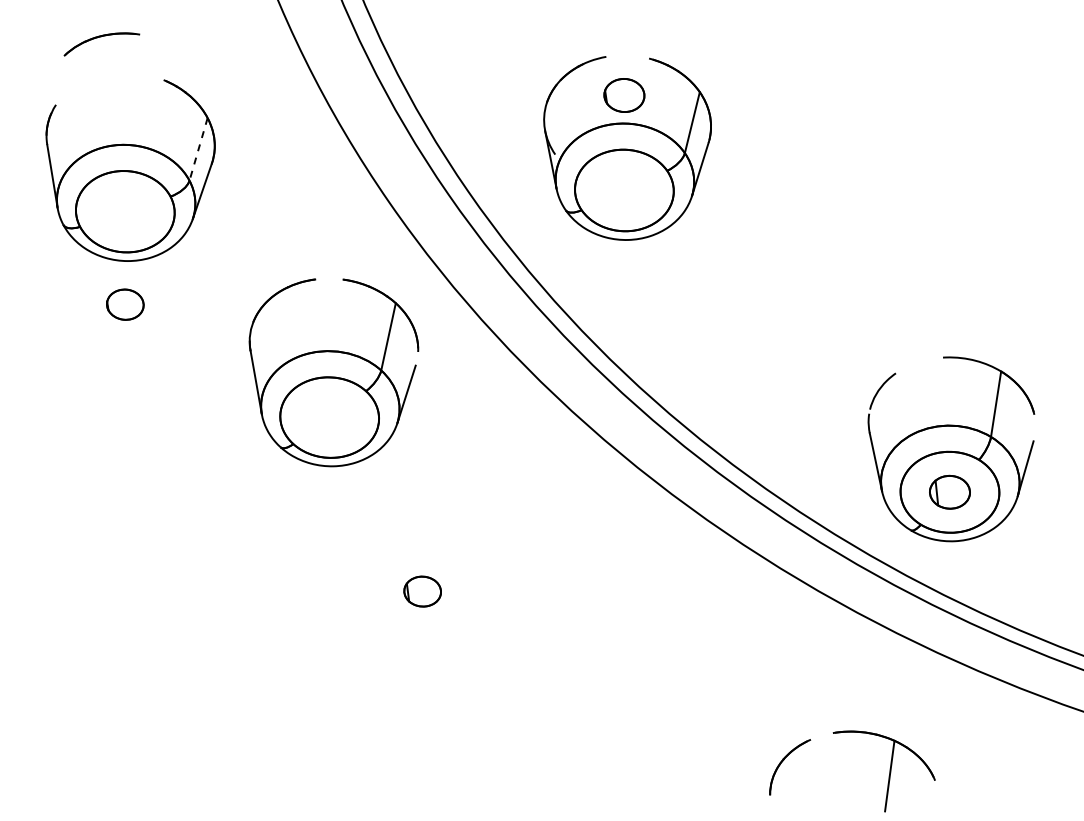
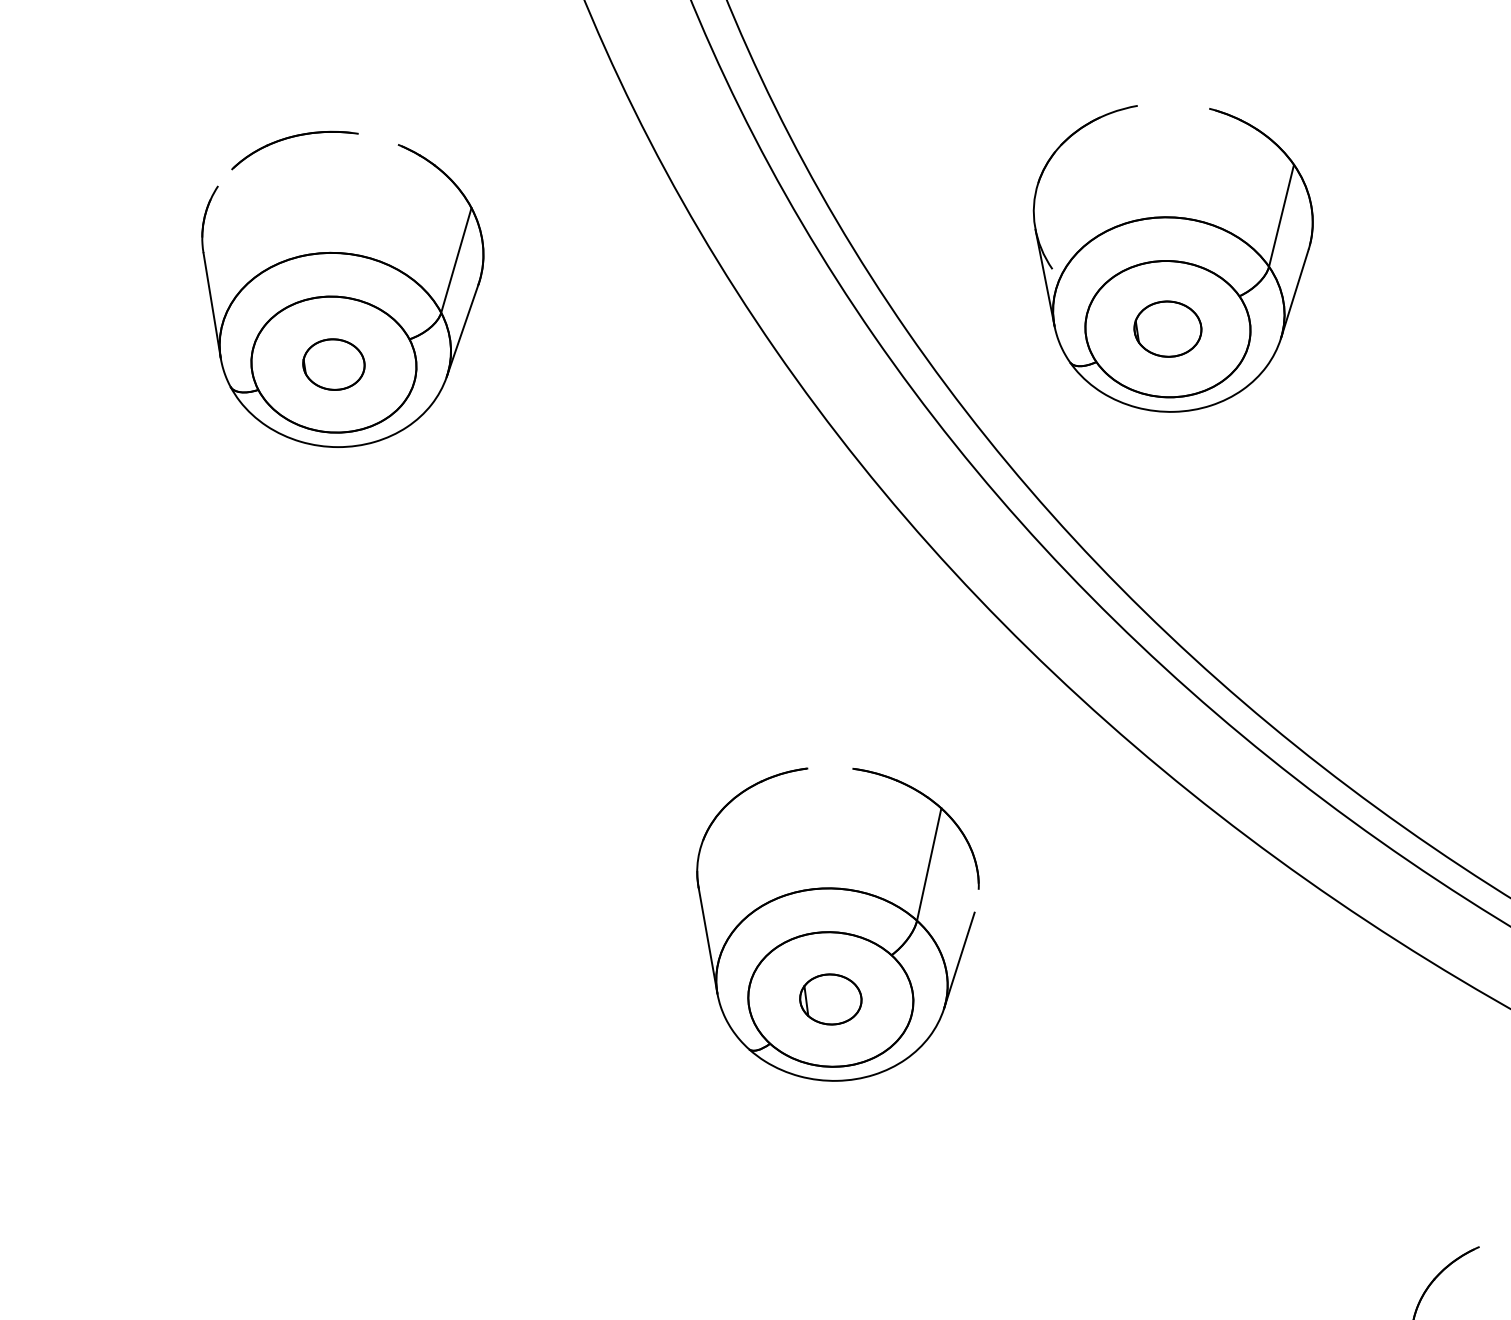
part: (101, 37) -> (294, 138), moved
part: (624, 95) -> (1168, 329), moved
line: (198, 149) -> (456, 260), dashed -> solid
part: (125, 304) -> (334, 364), moved
part: (333, 372) -> (837, 924), moved

